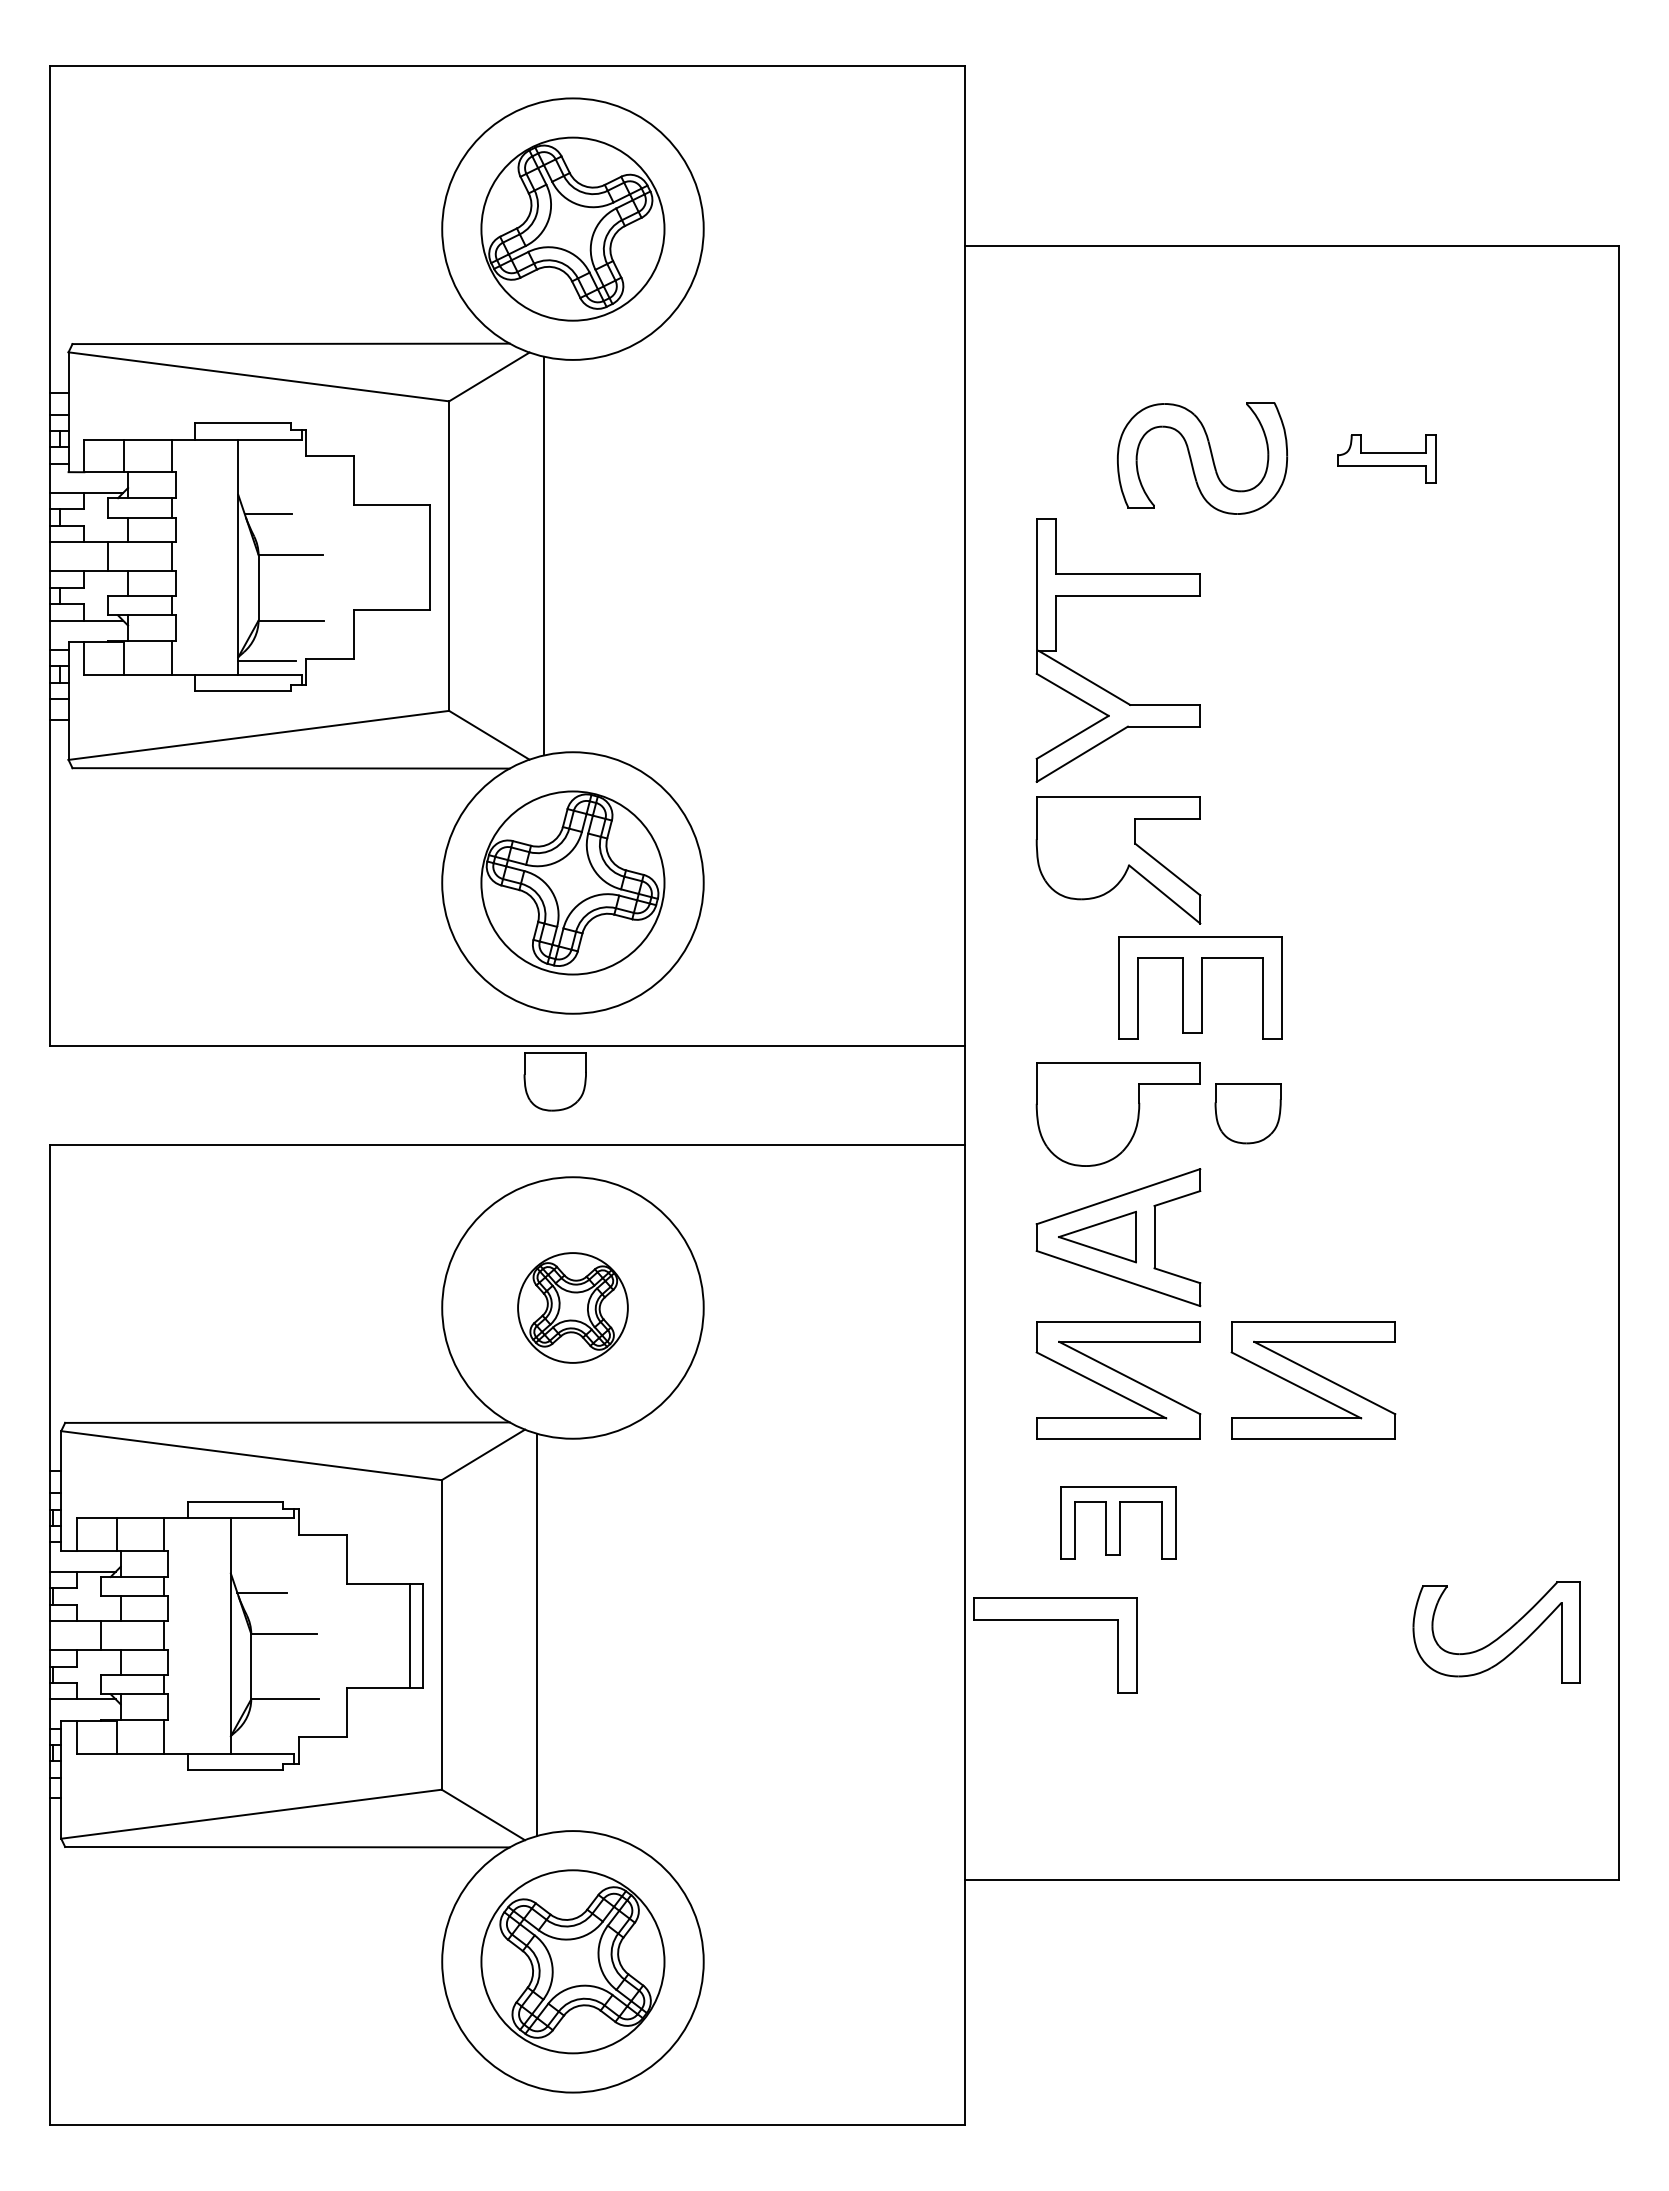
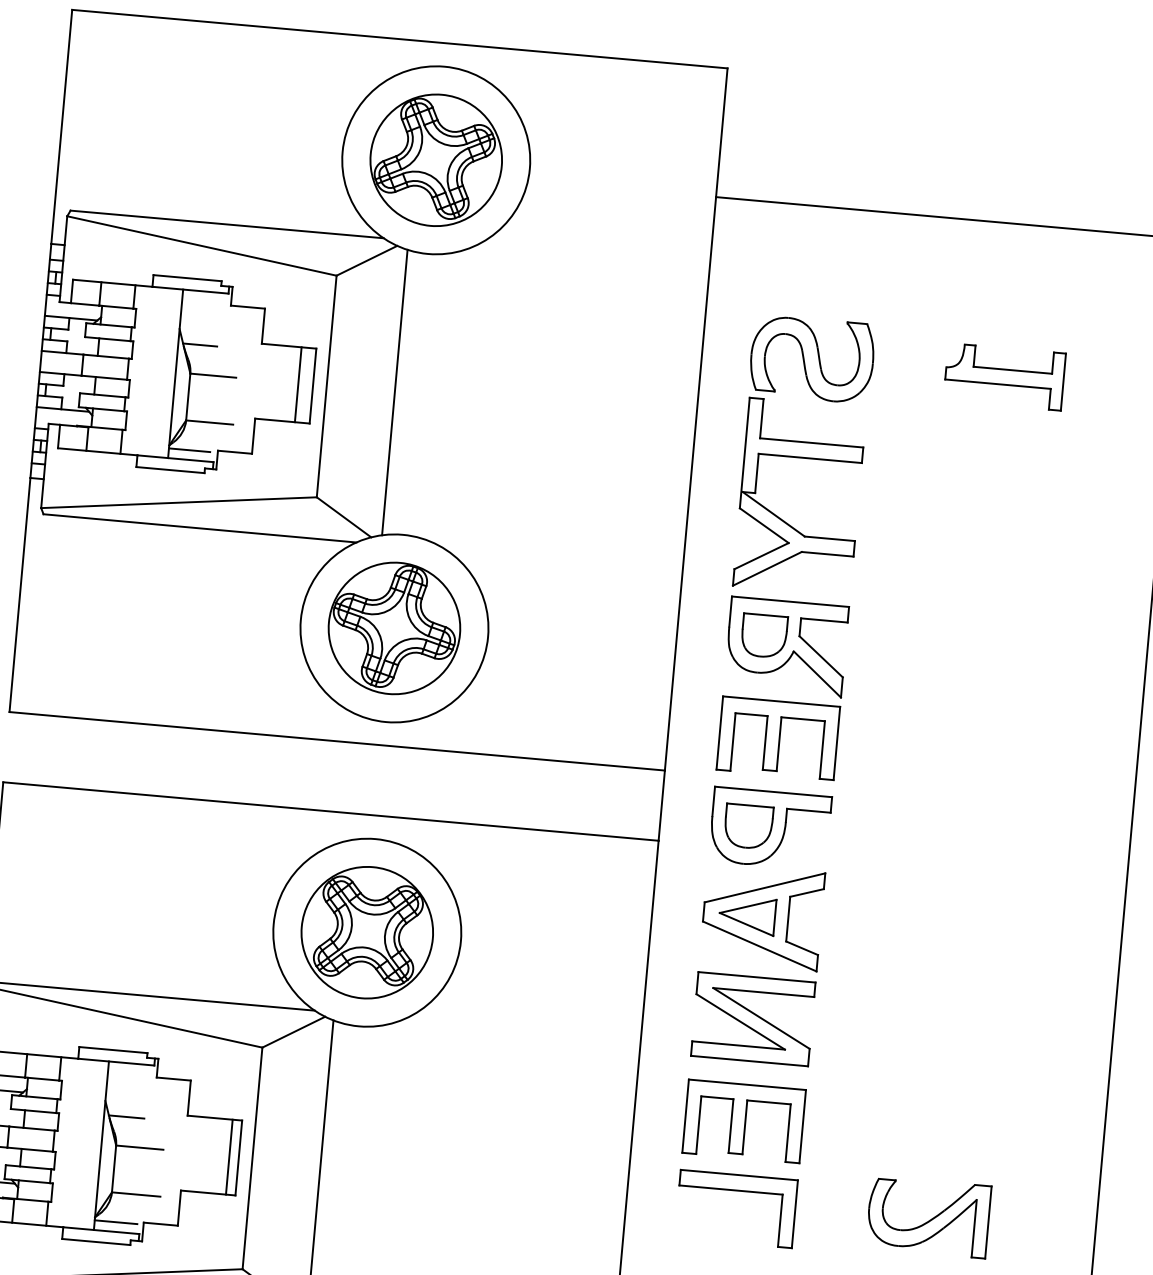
part: (1202, 458) -> (812, 359), moved
part: (1386, 458) -> (1004, 376), size x1.67
line: (409, 556) -> (298, 384), added
part: (1200, 987) -> (778, 738), moved
part: (554, 1081) -> (763, 635), moved
part: (1247, 1113) -> (748, 826), moved
part: (572, 1307) -> (367, 932), size x1.67
part: (1313, 1380) -> (892, 1031), removed
part: (1118, 1522) -> (744, 1121), size x1.43
part: (1055, 1620) -> (737, 1191), moved
part: (1496, 1632) -> (928, 1216), moved
line: (260, 1740) -> (115, 1222), added

